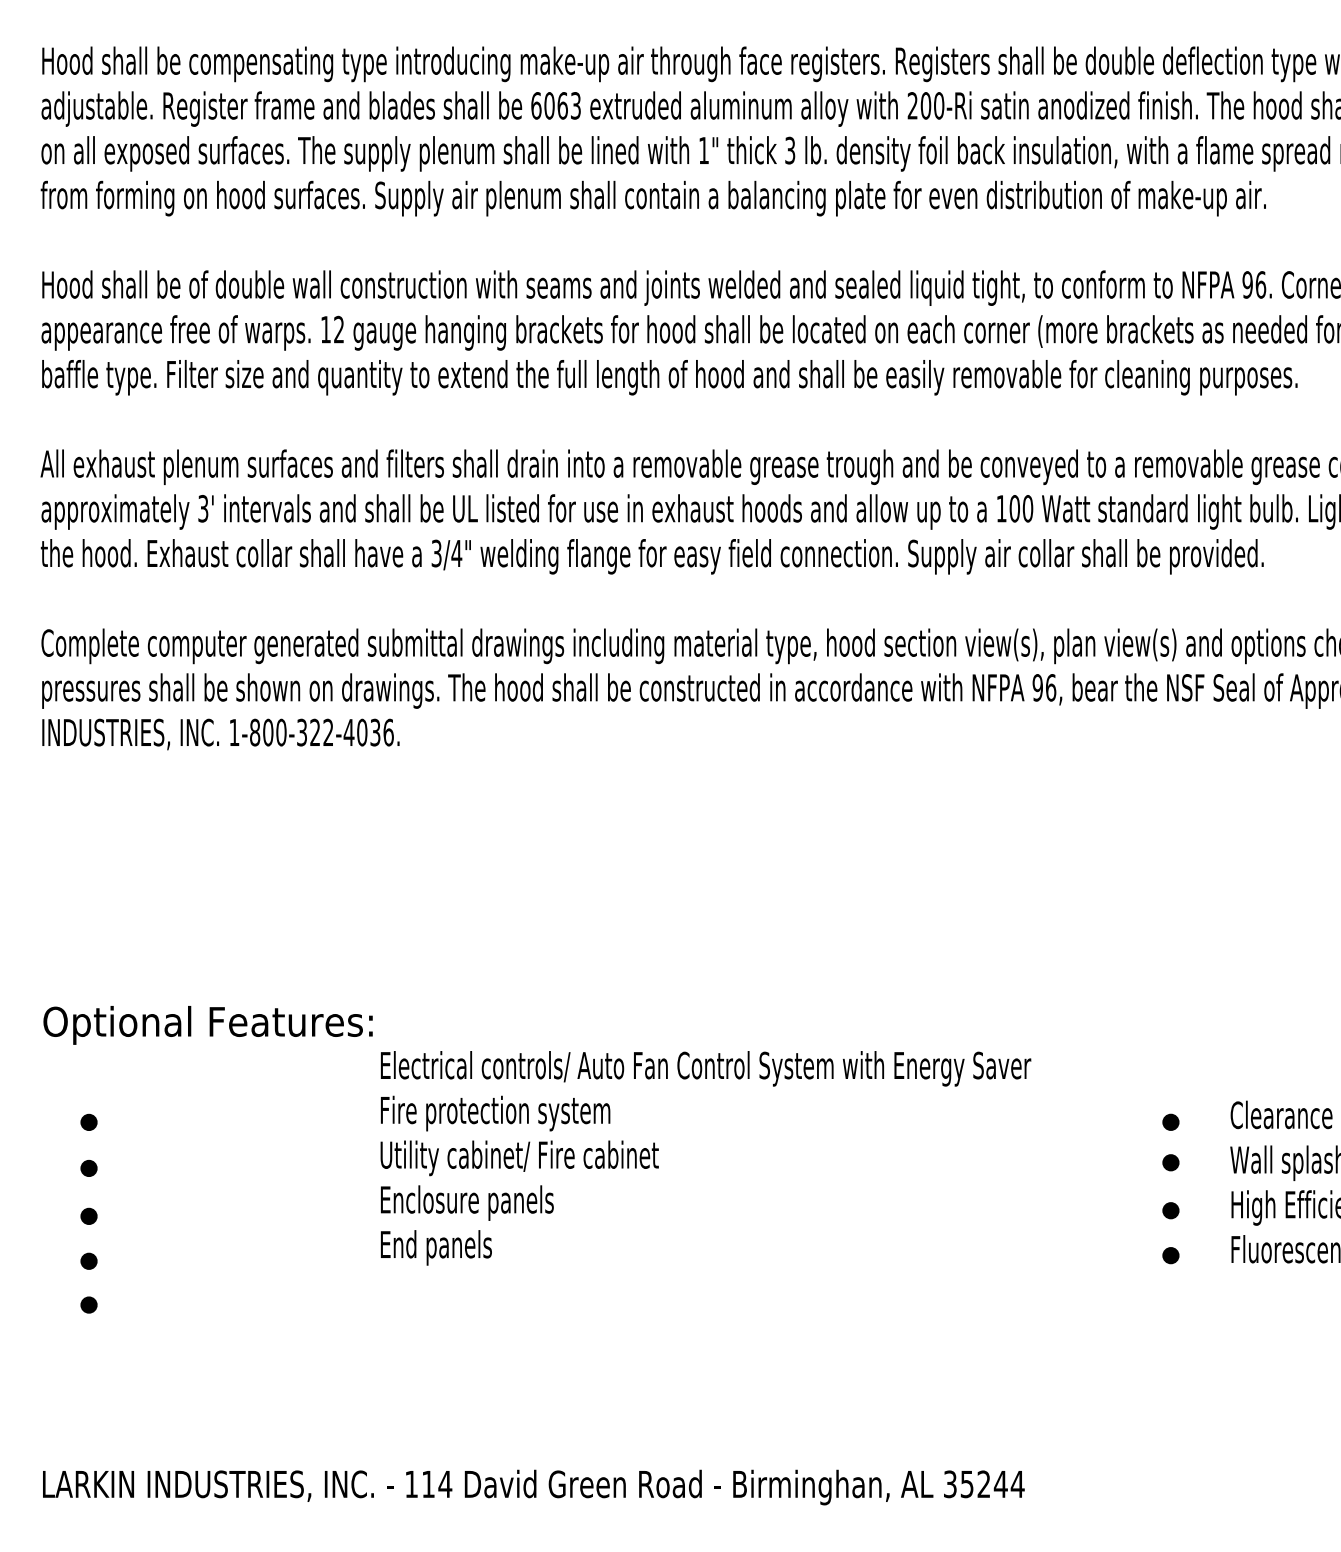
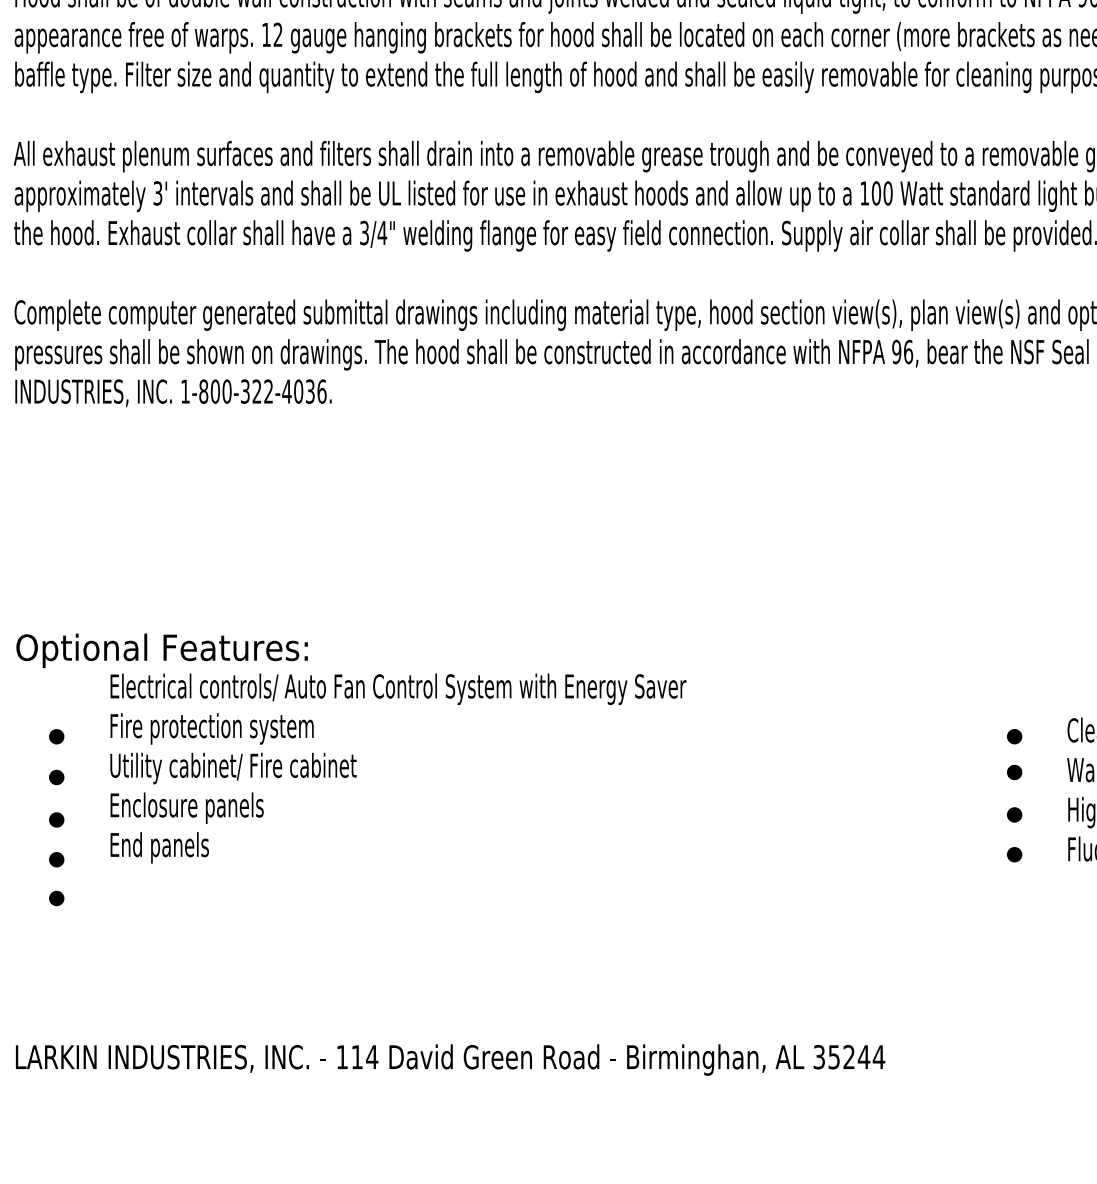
text: (705, 1158) -> (398, 768), moved

